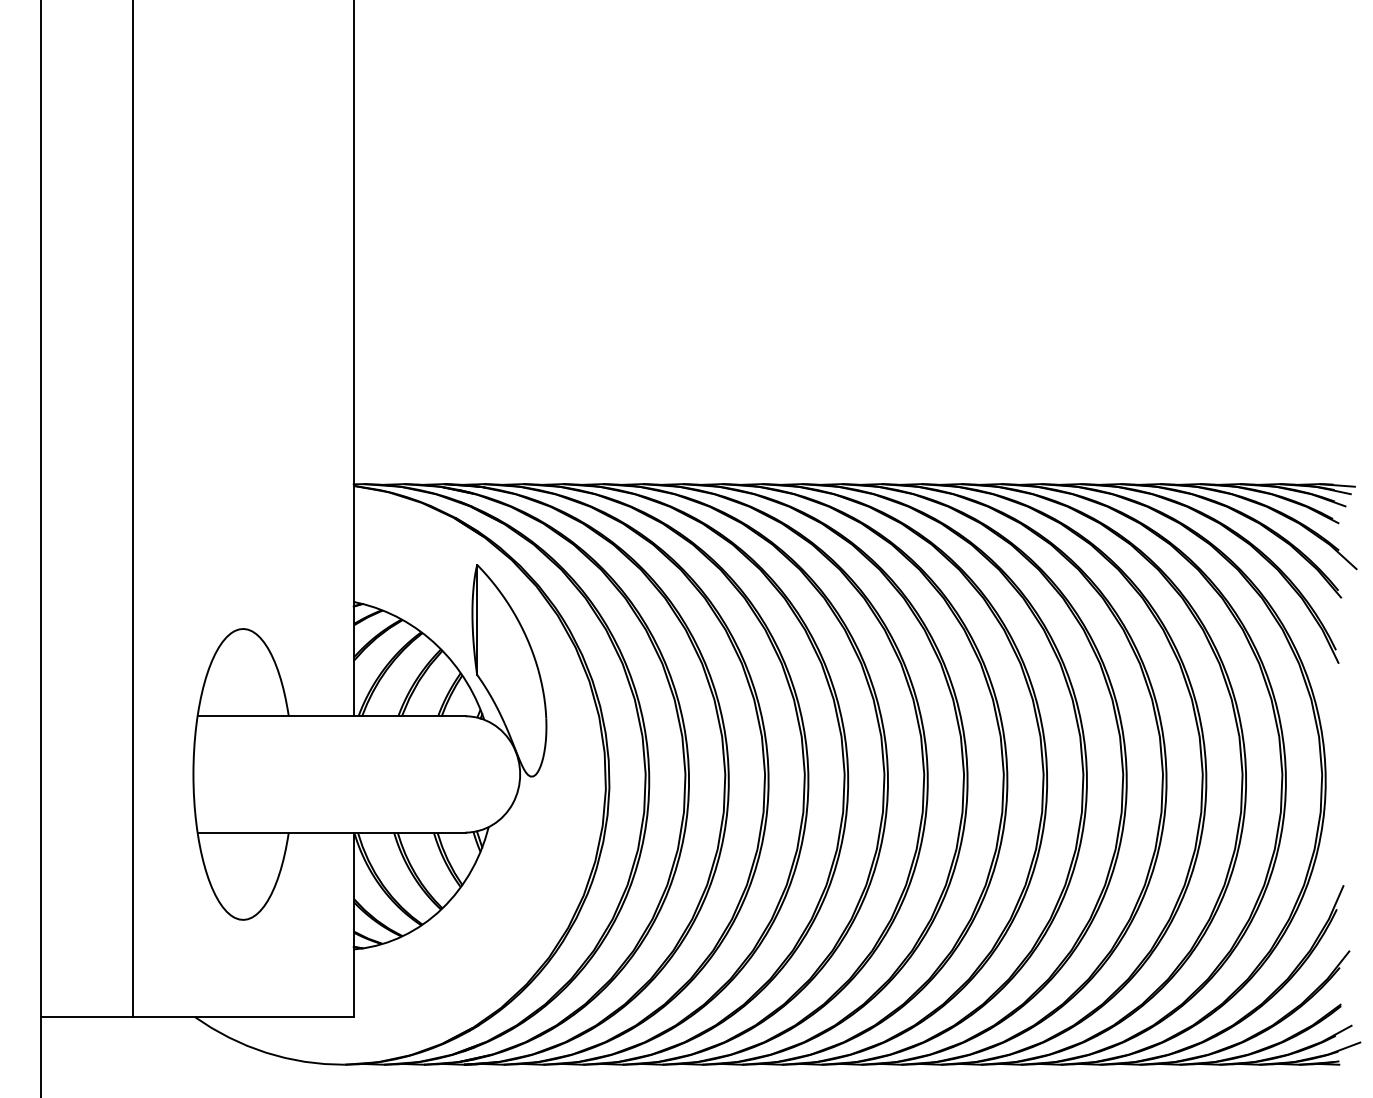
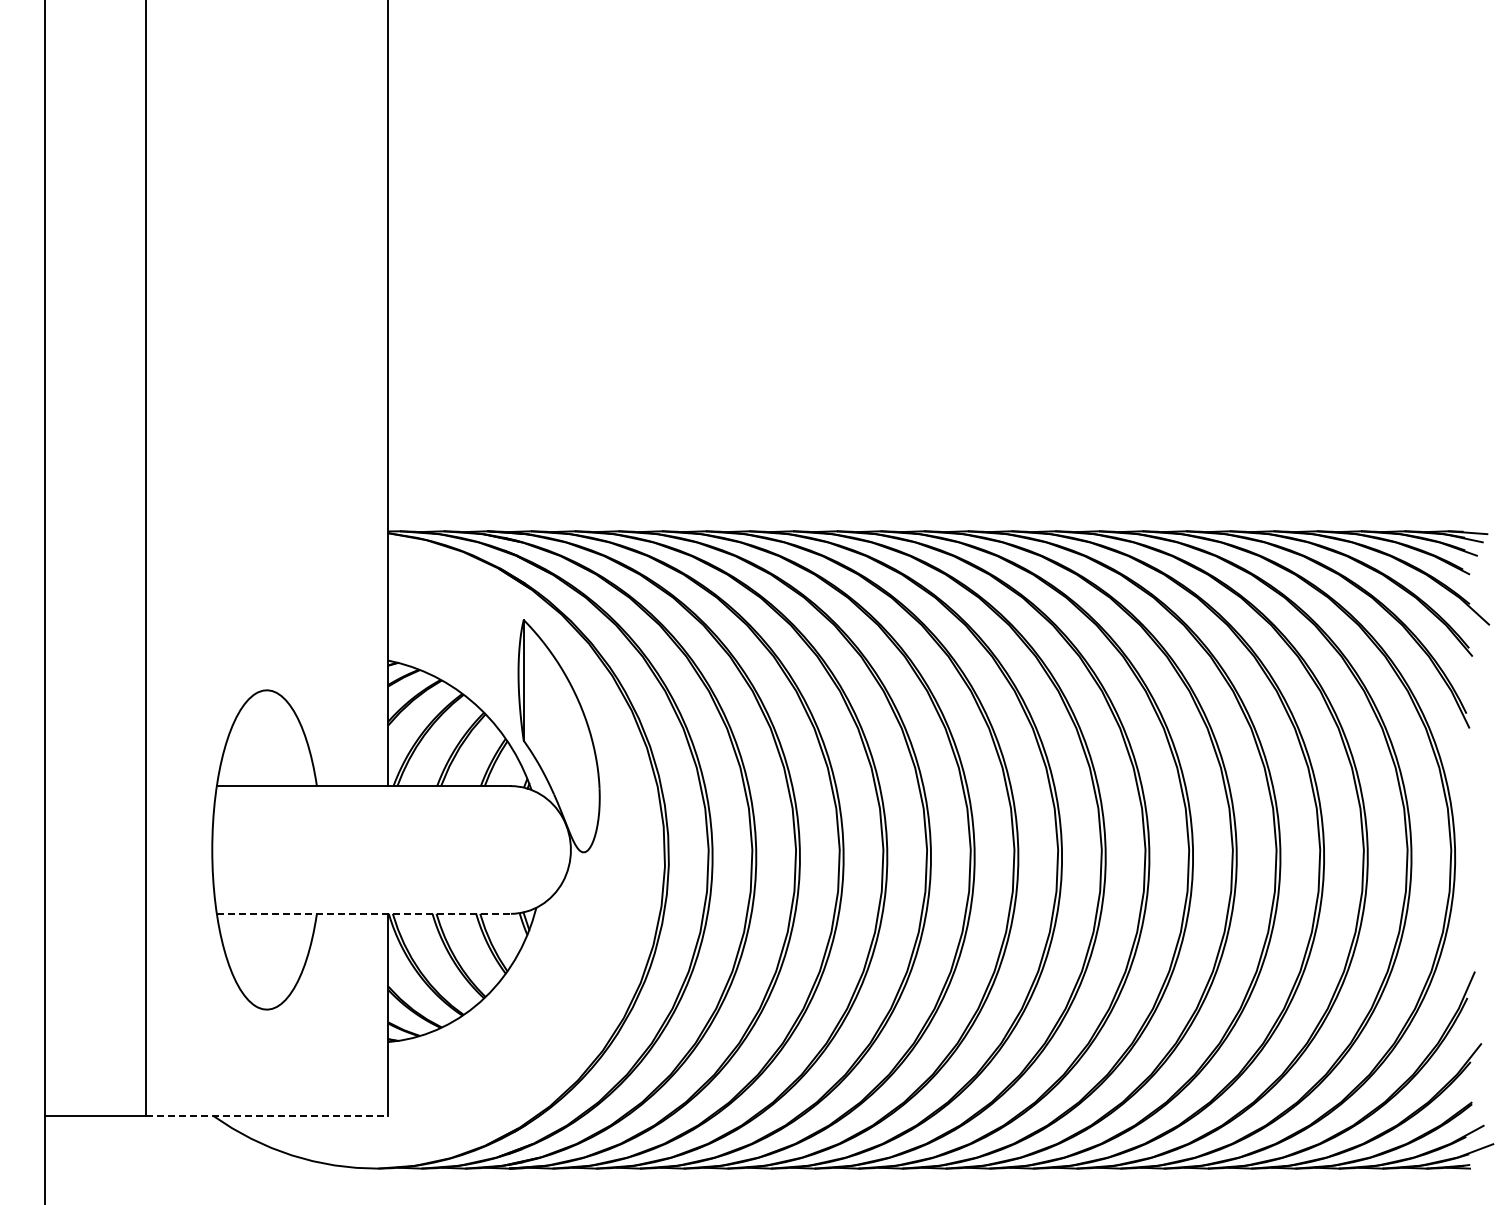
line: (332, 832) -> (364, 913), solid -> dashed
line: (243, 1017) -> (267, 1116), solid -> dashed

